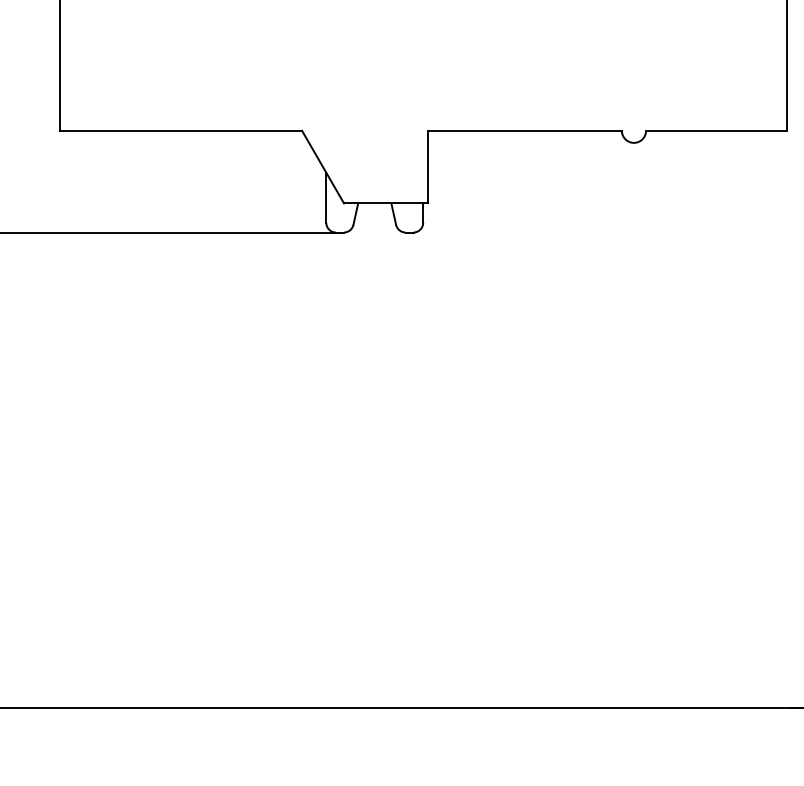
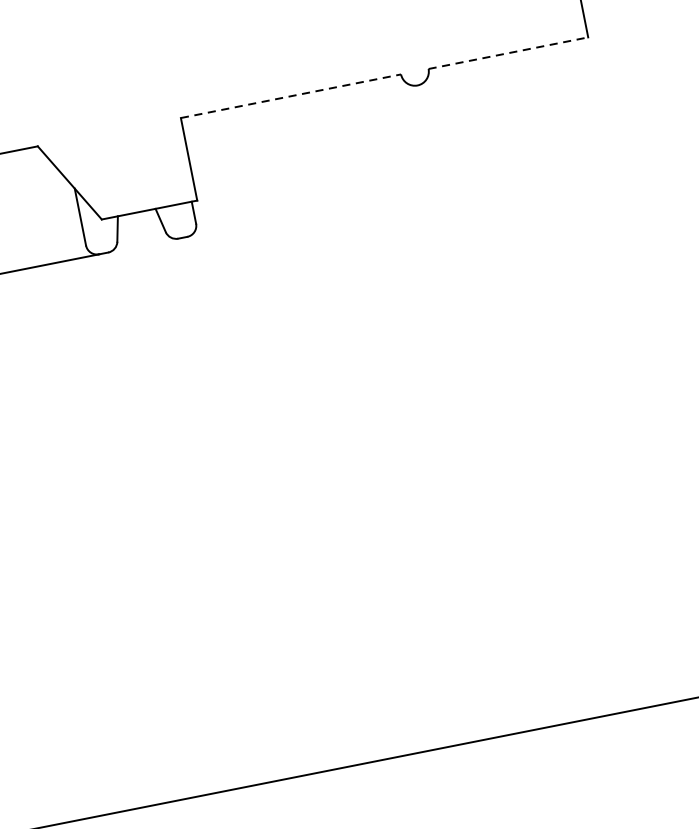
line: (524, 130) -> (290, 96), solid -> dashed
line: (716, 130) -> (508, 52), solid -> dashed

